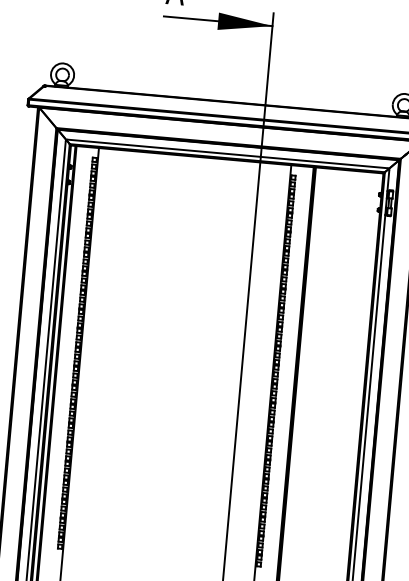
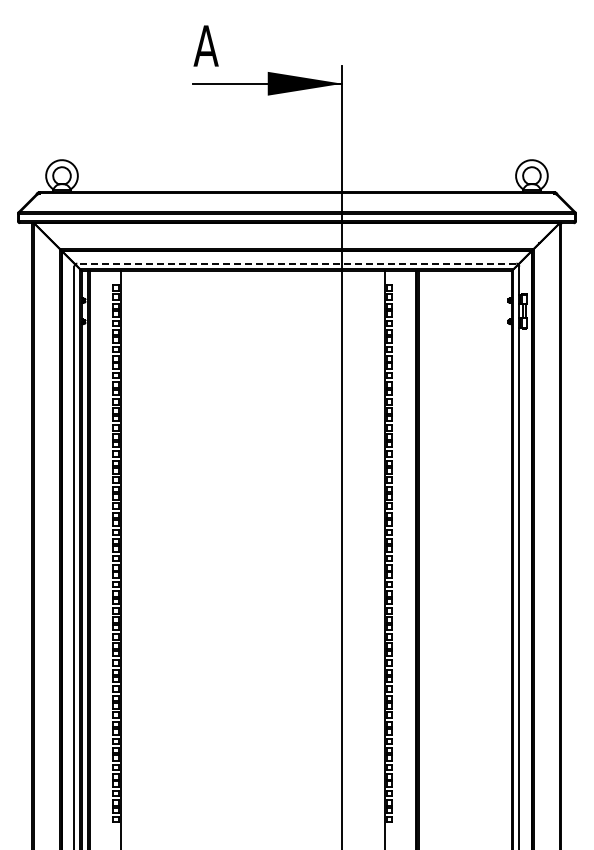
line: (227, 153) -> (296, 263), solid -> dashed

